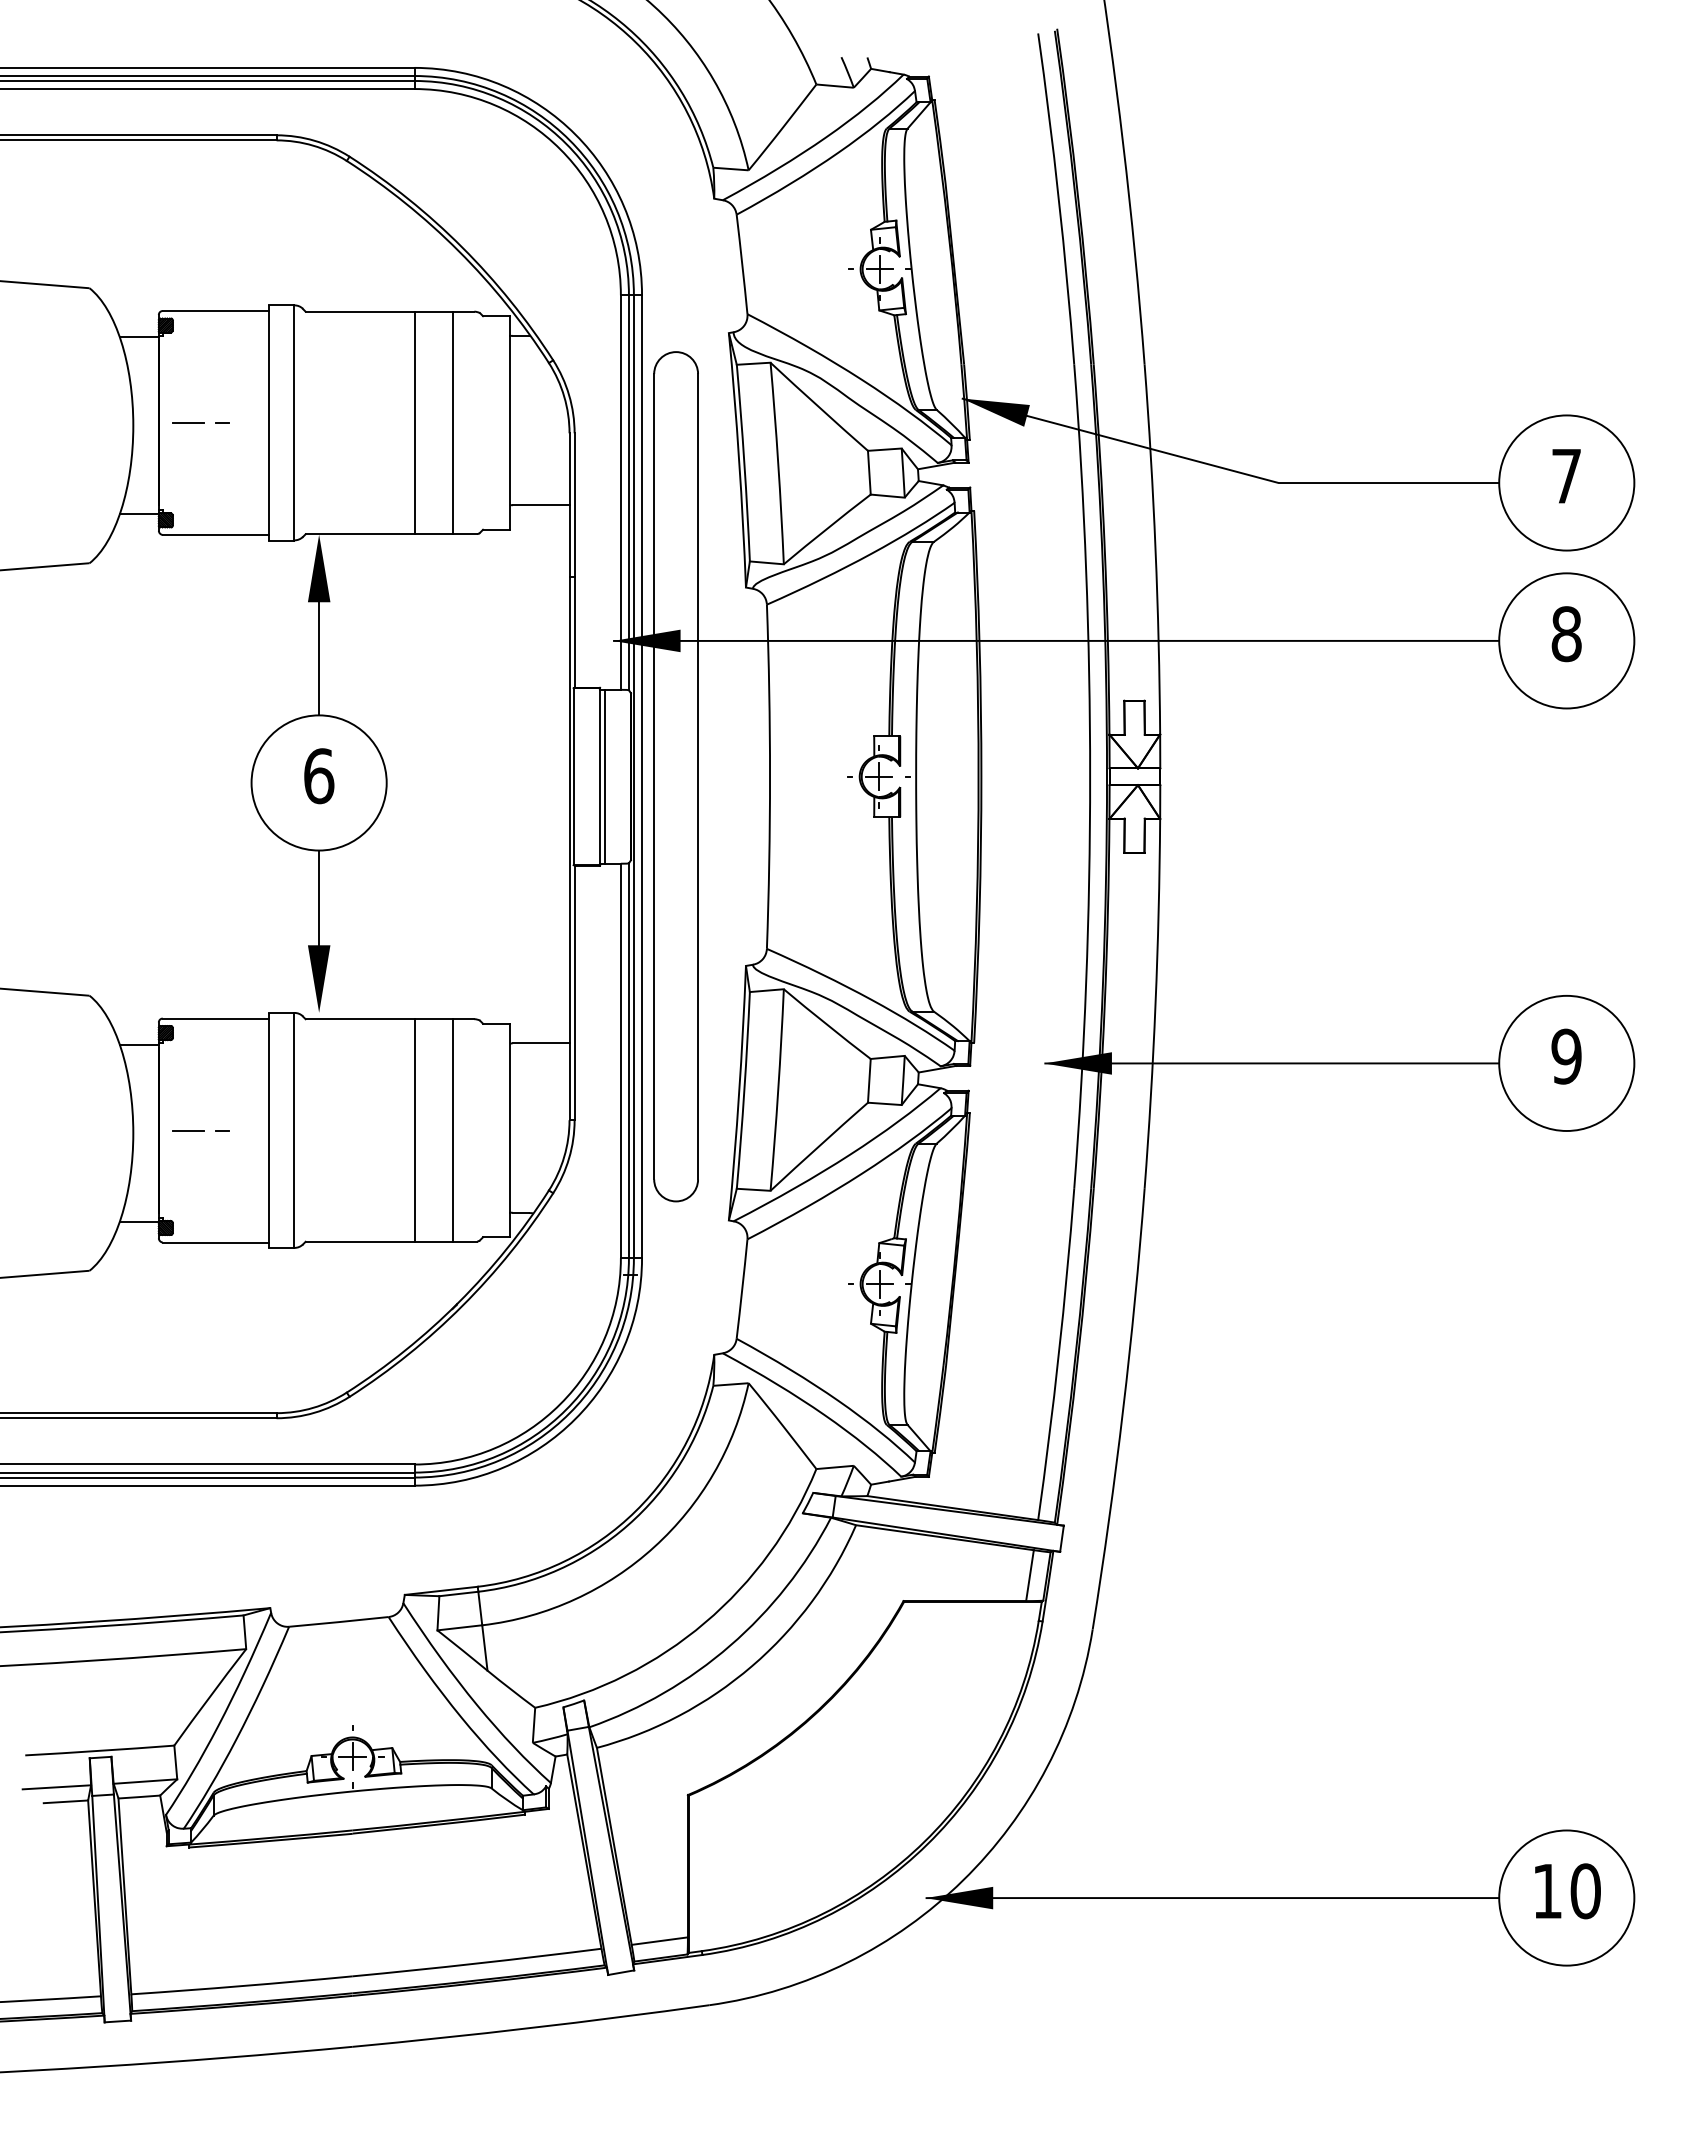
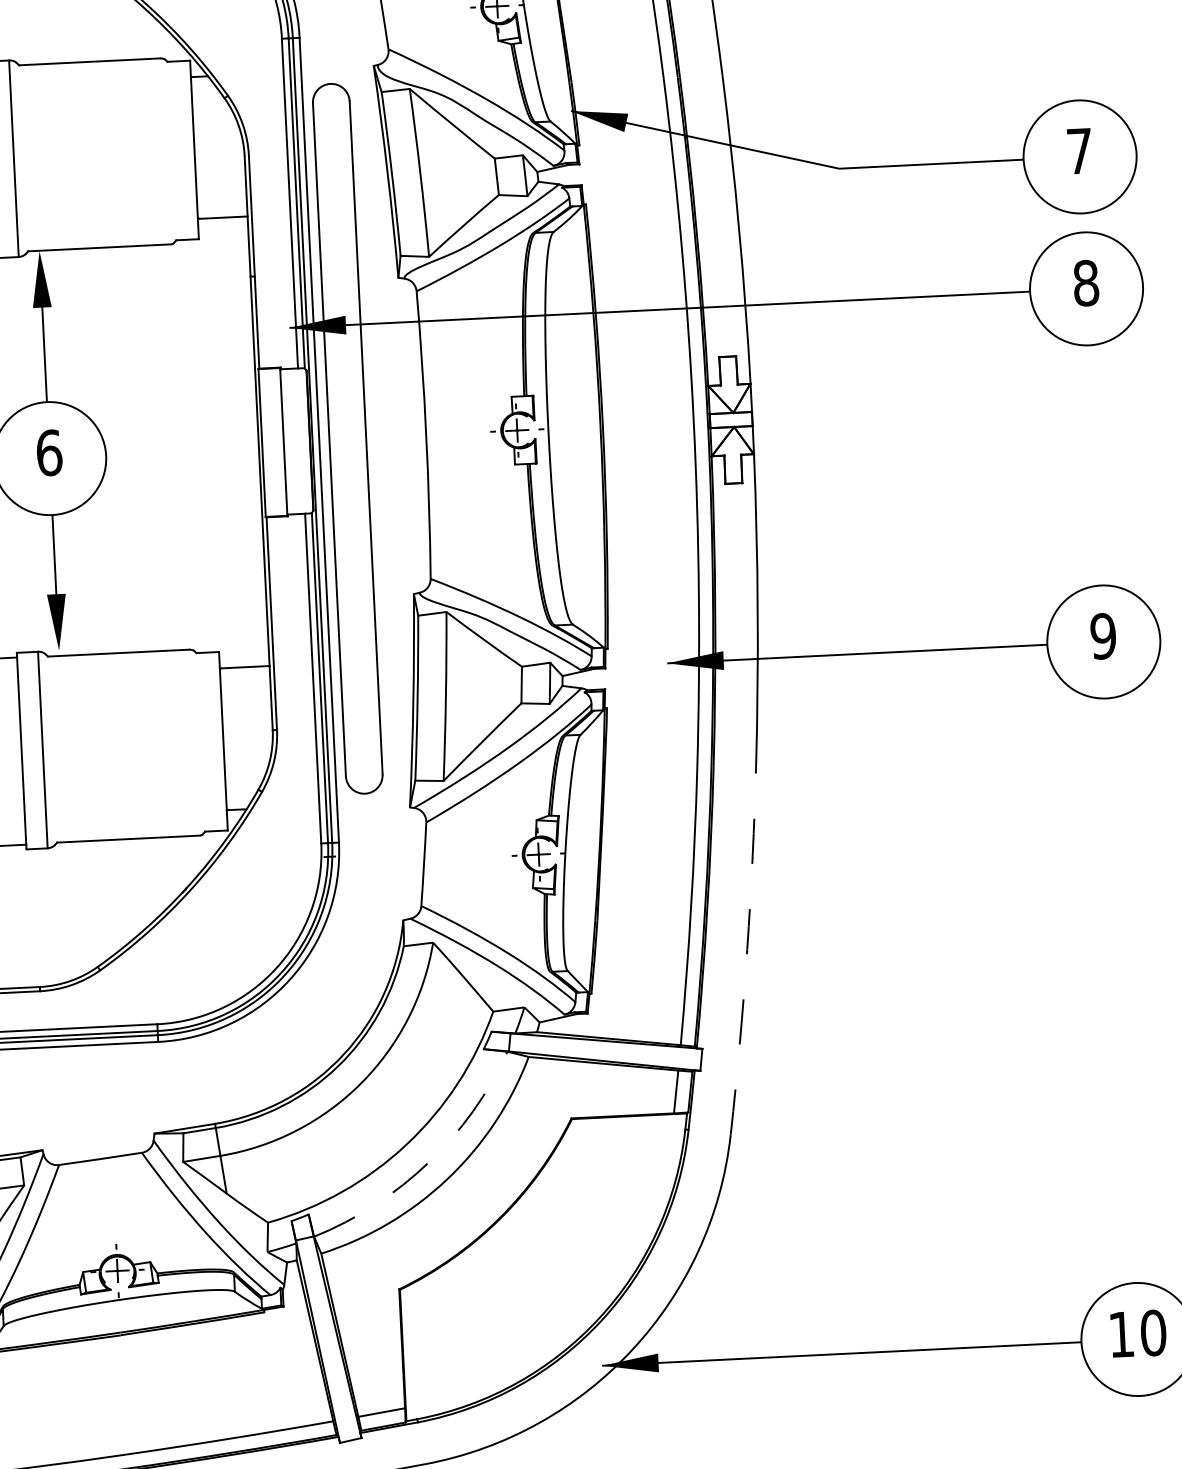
line: (415, 422) -> (115, 153), removed
line: (453, 422) -> (147, 151), removed
line: (604, 776) -> (287, 441), removed
line: (415, 1130) -> (144, 745), removed
line: (453, 1130) -> (176, 743), removed
arc: (1123, 1409) -> (747, 949), solid -> dashed
arc: (730, 1645) -> (428, 1162), solid -> dashed

